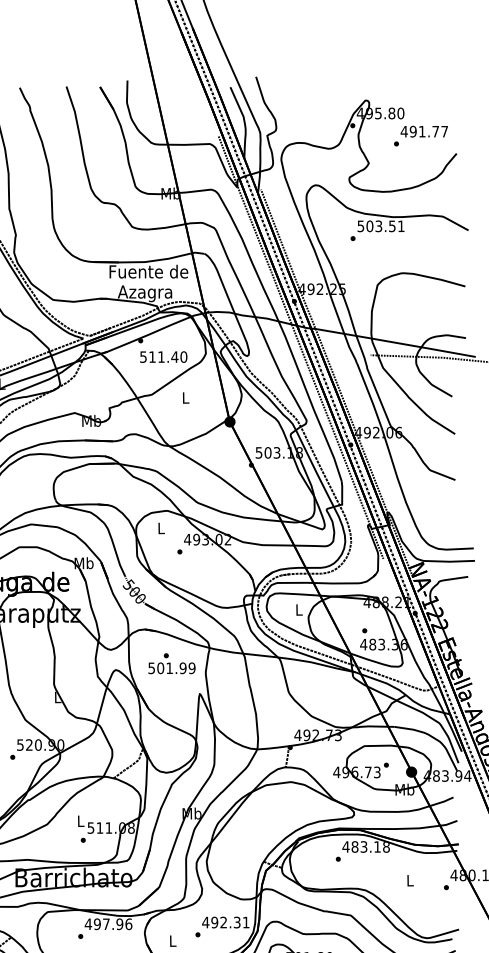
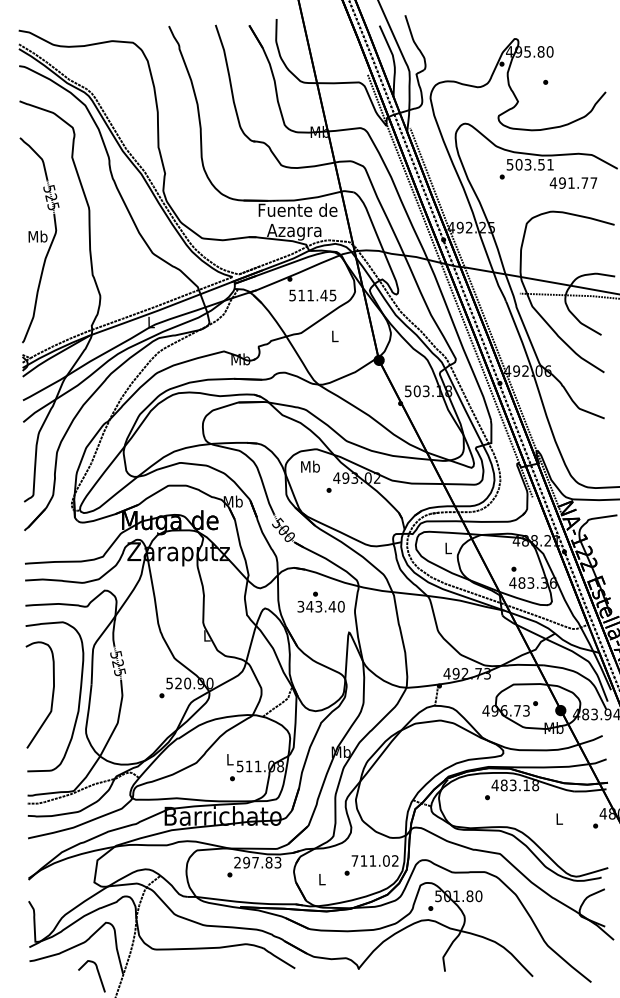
text: (424, 131) -> (573, 182), moved
text: (183, 357) -> (332, 295), 511.40 -> 511.45
text: (161, 528) -> (310, 466), L -> Mb
text: (172, 668) -> (321, 606), 501.99 -> 343.40
text: (225, 922) -> (374, 860), 492.31 -> 711.02
text: (108, 924) -> (257, 862), 497.96 -> 297.83

